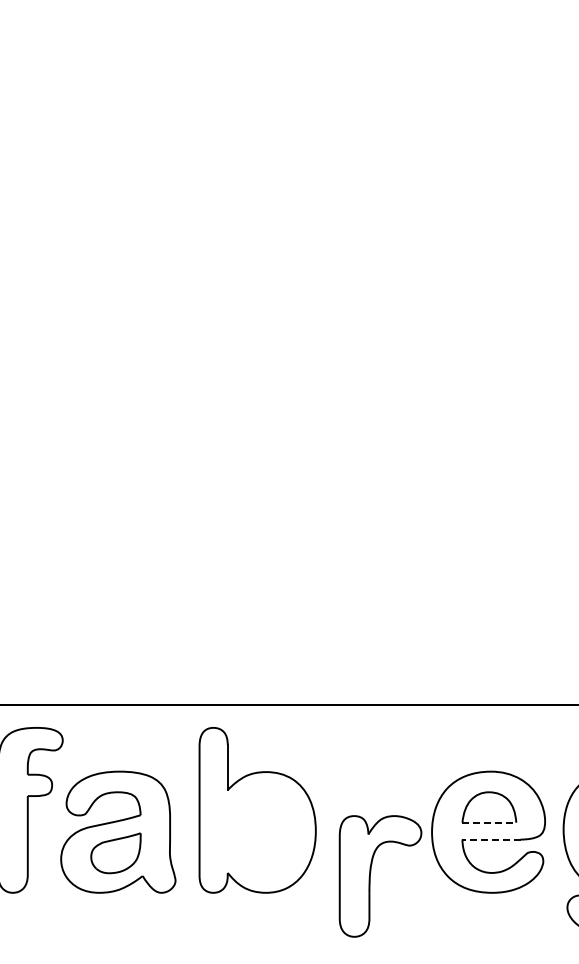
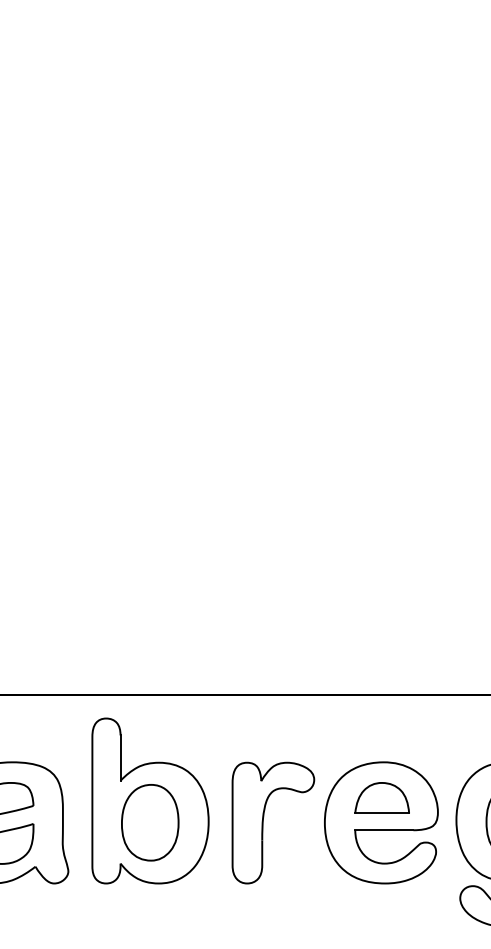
line: (489, 822) -> (382, 813), dashed -> solid
part: (257, 831) -> (150, 822), added
line: (491, 839) -> (384, 830), dashed -> solid
part: (371, 872) -> (264, 819), moved

